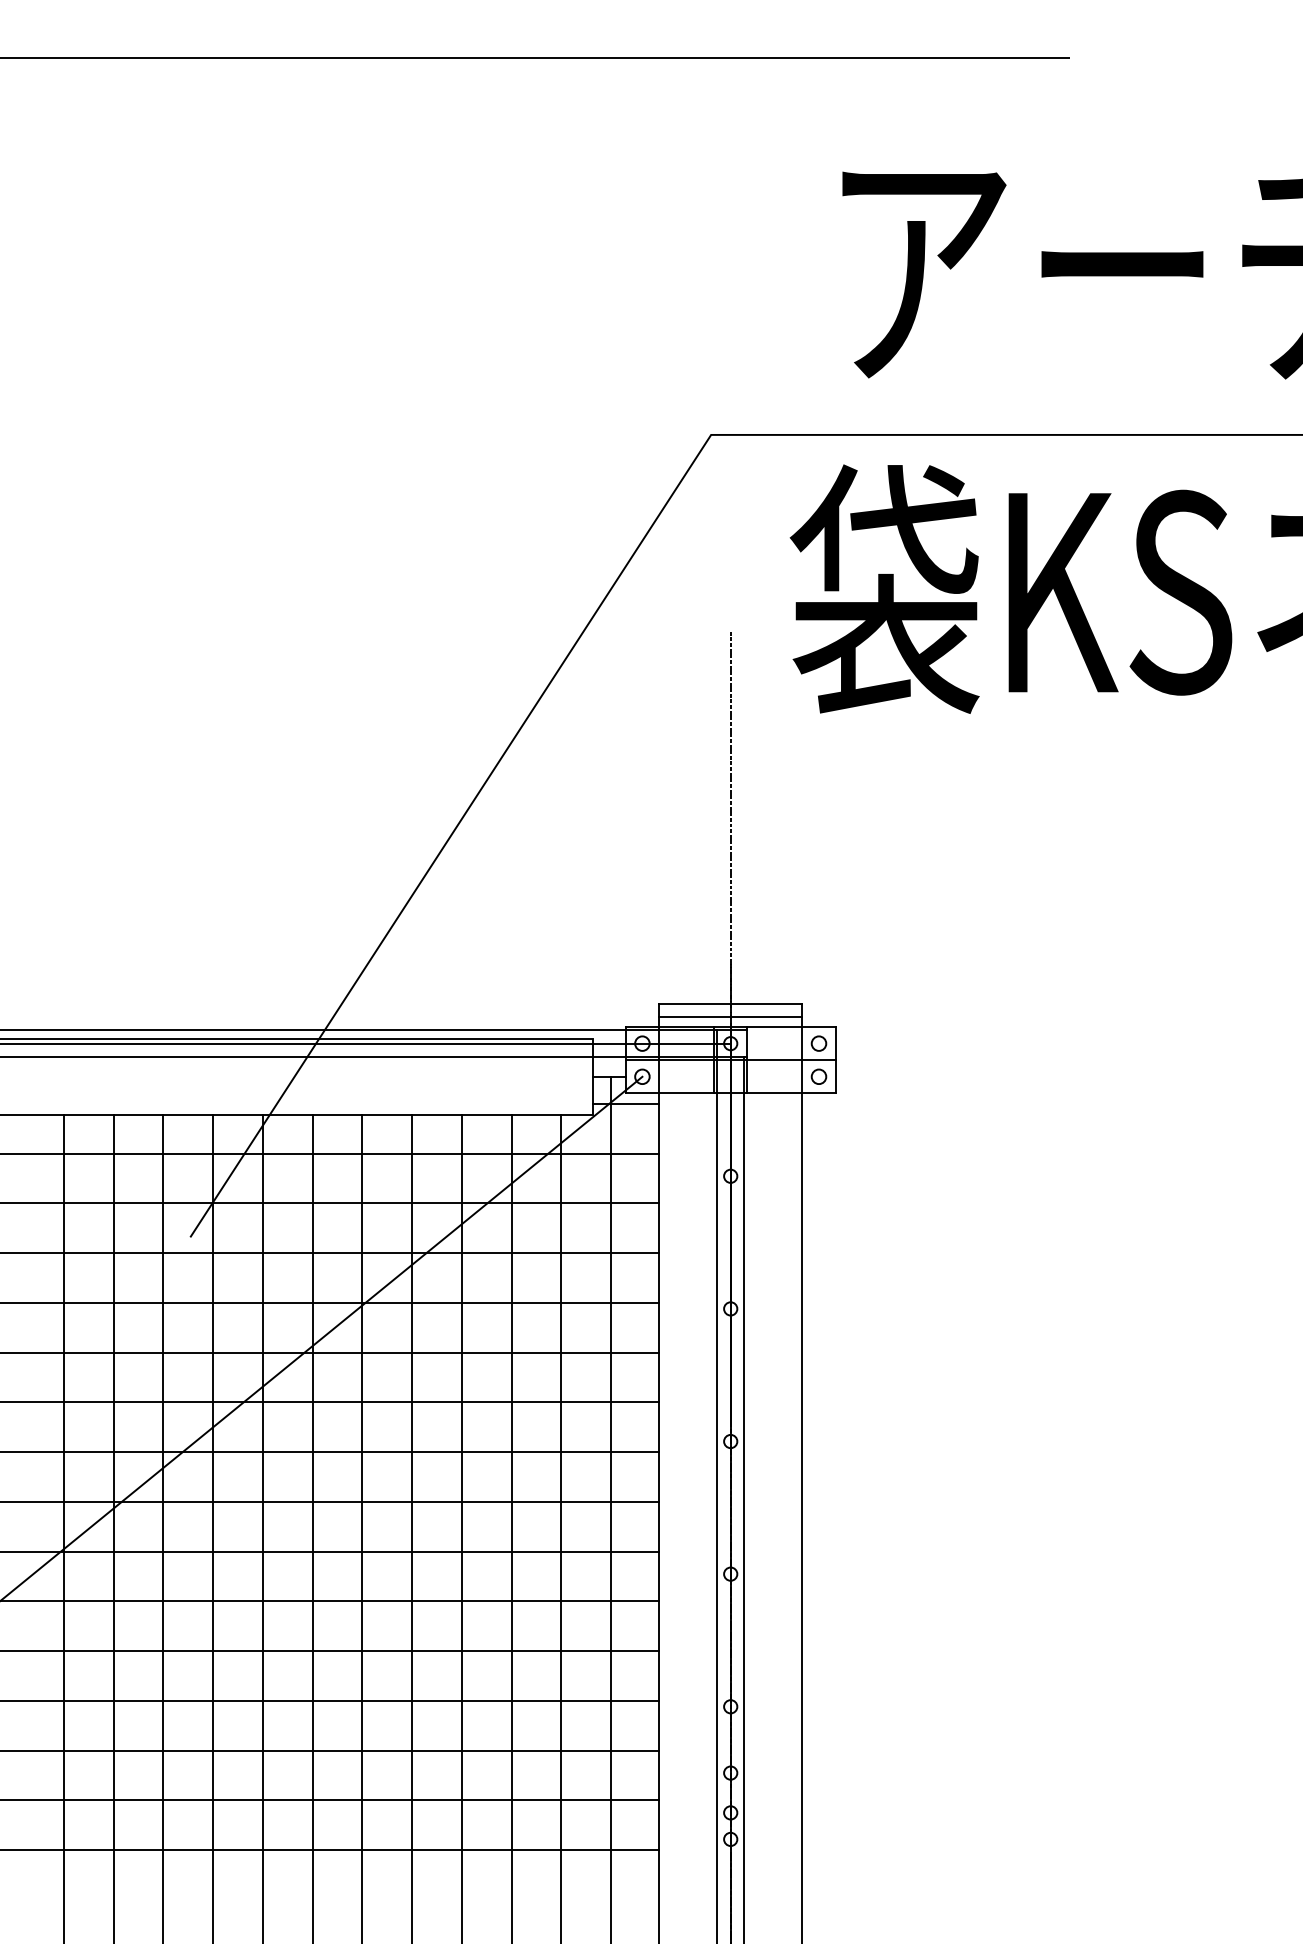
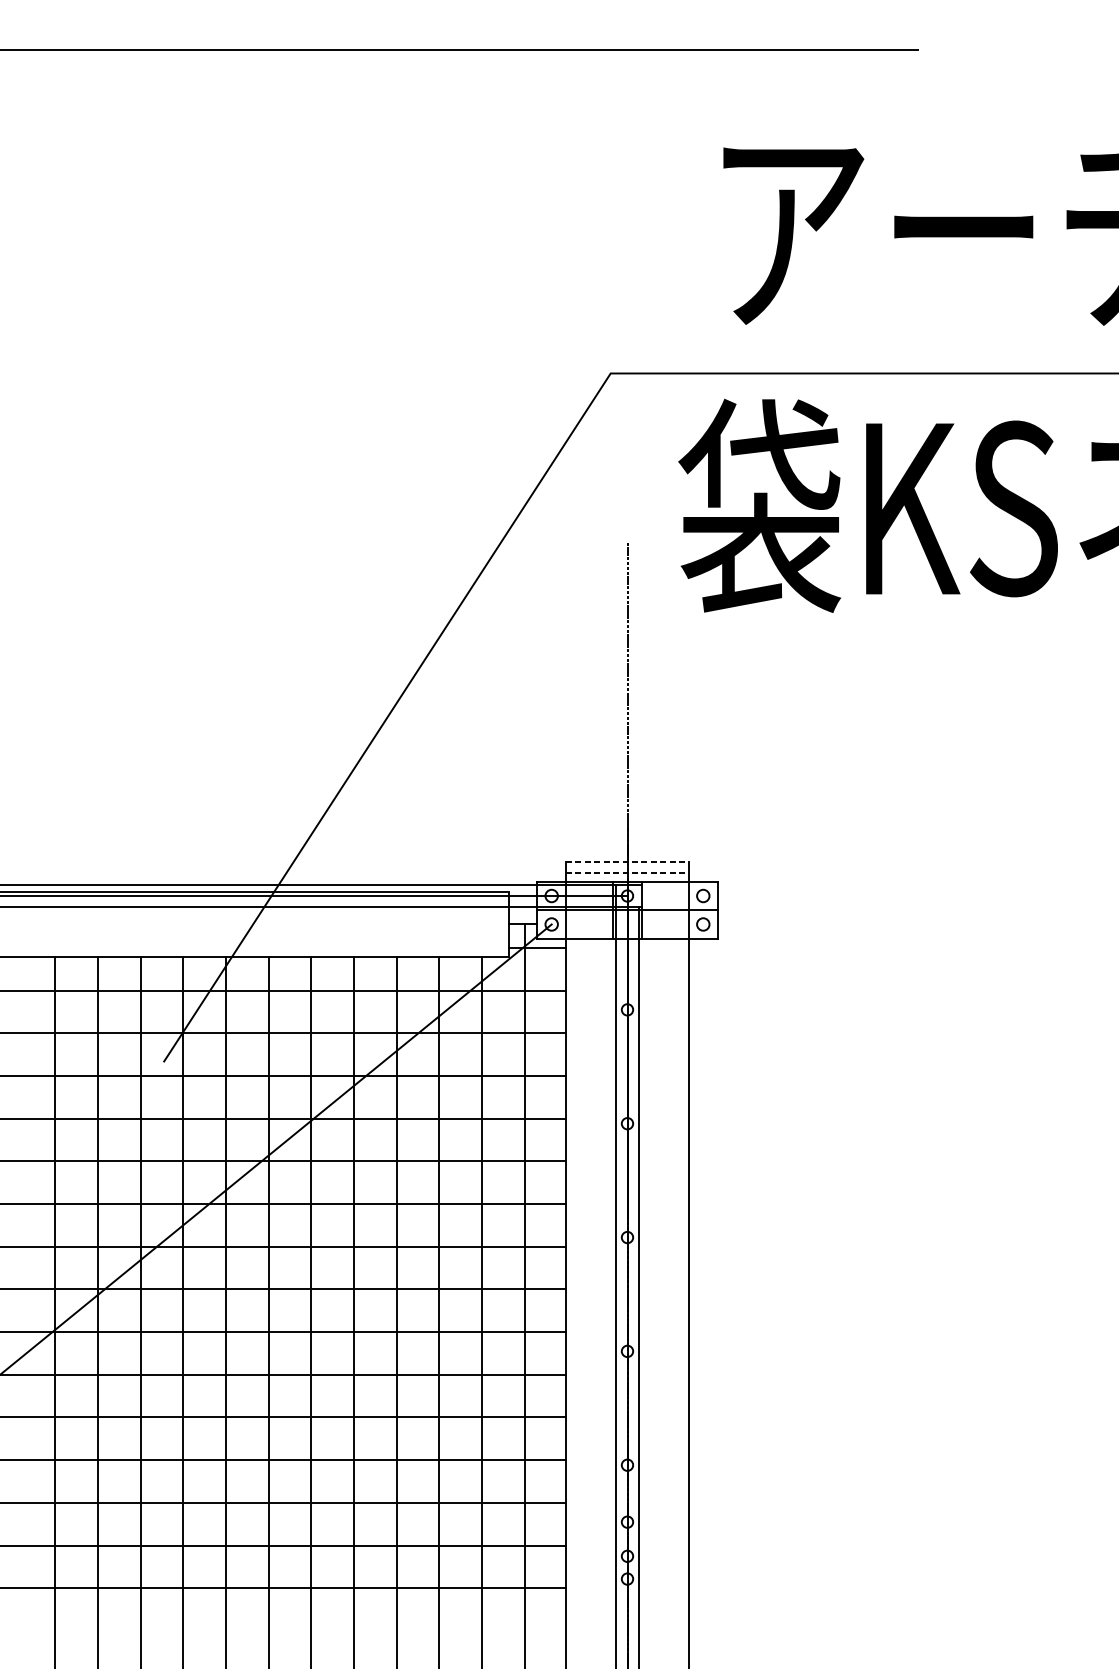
line: (730, 1003) -> (627, 861), solid -> dashed
line: (730, 1017) -> (627, 873), solid -> dashed

